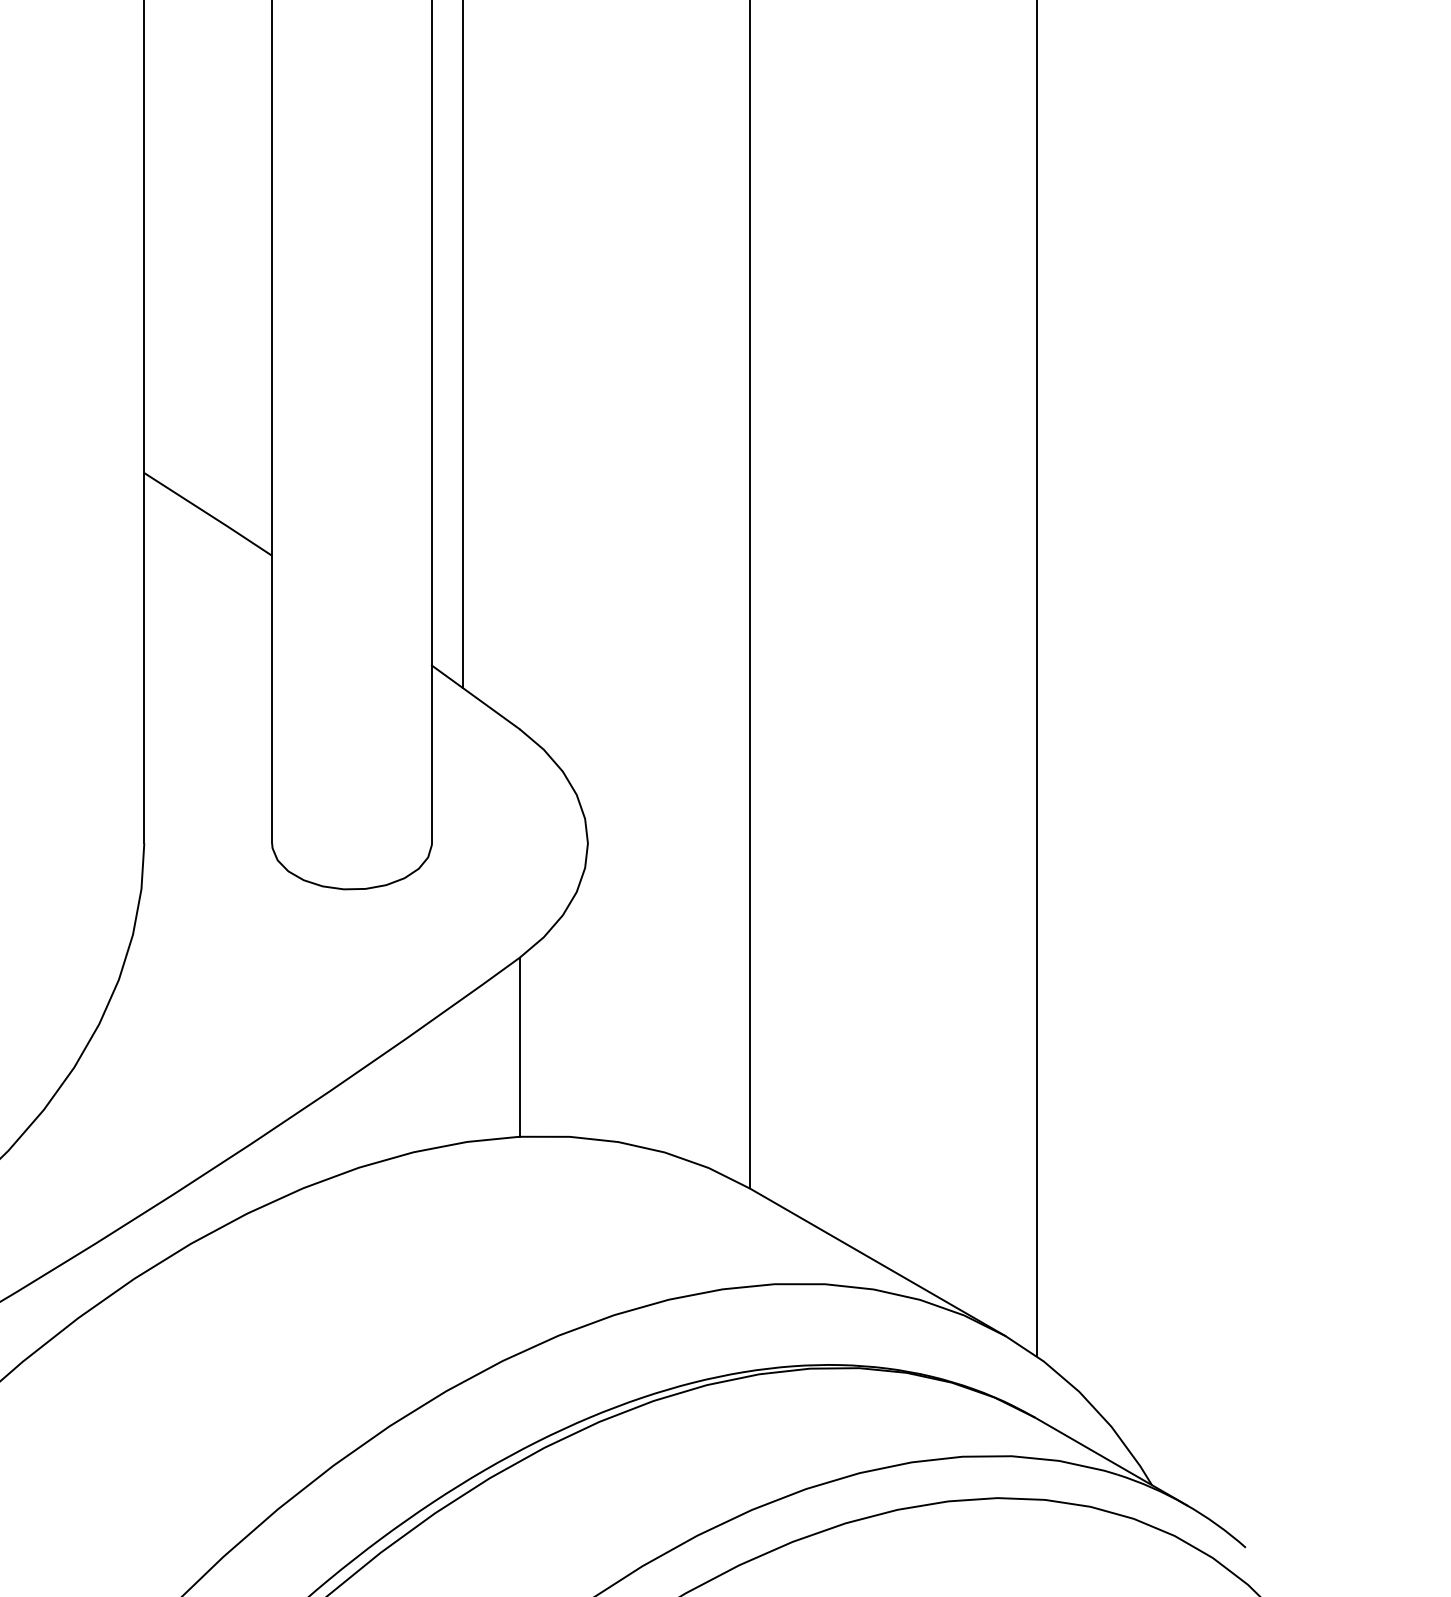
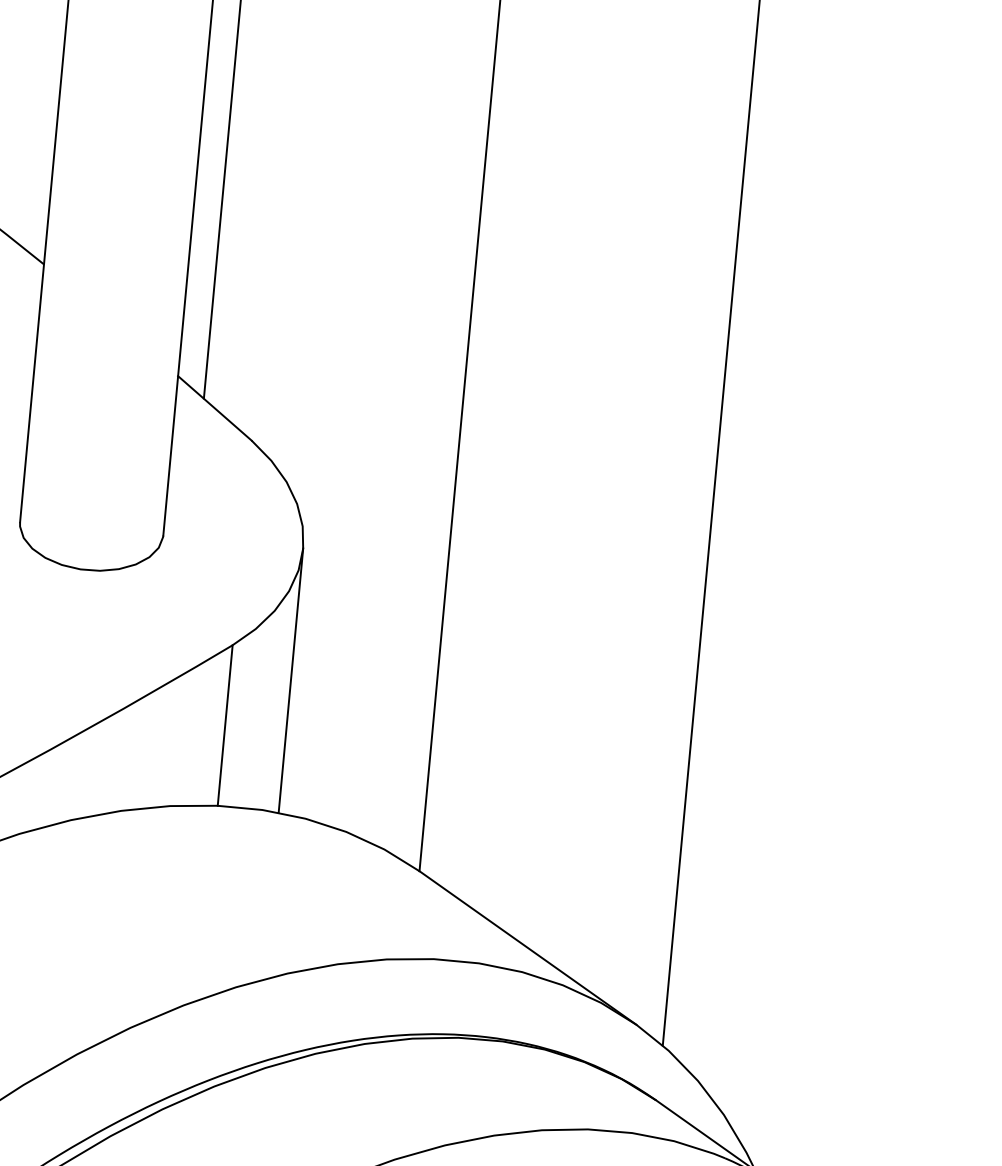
line: (587, 990) -> (290, 680), added

